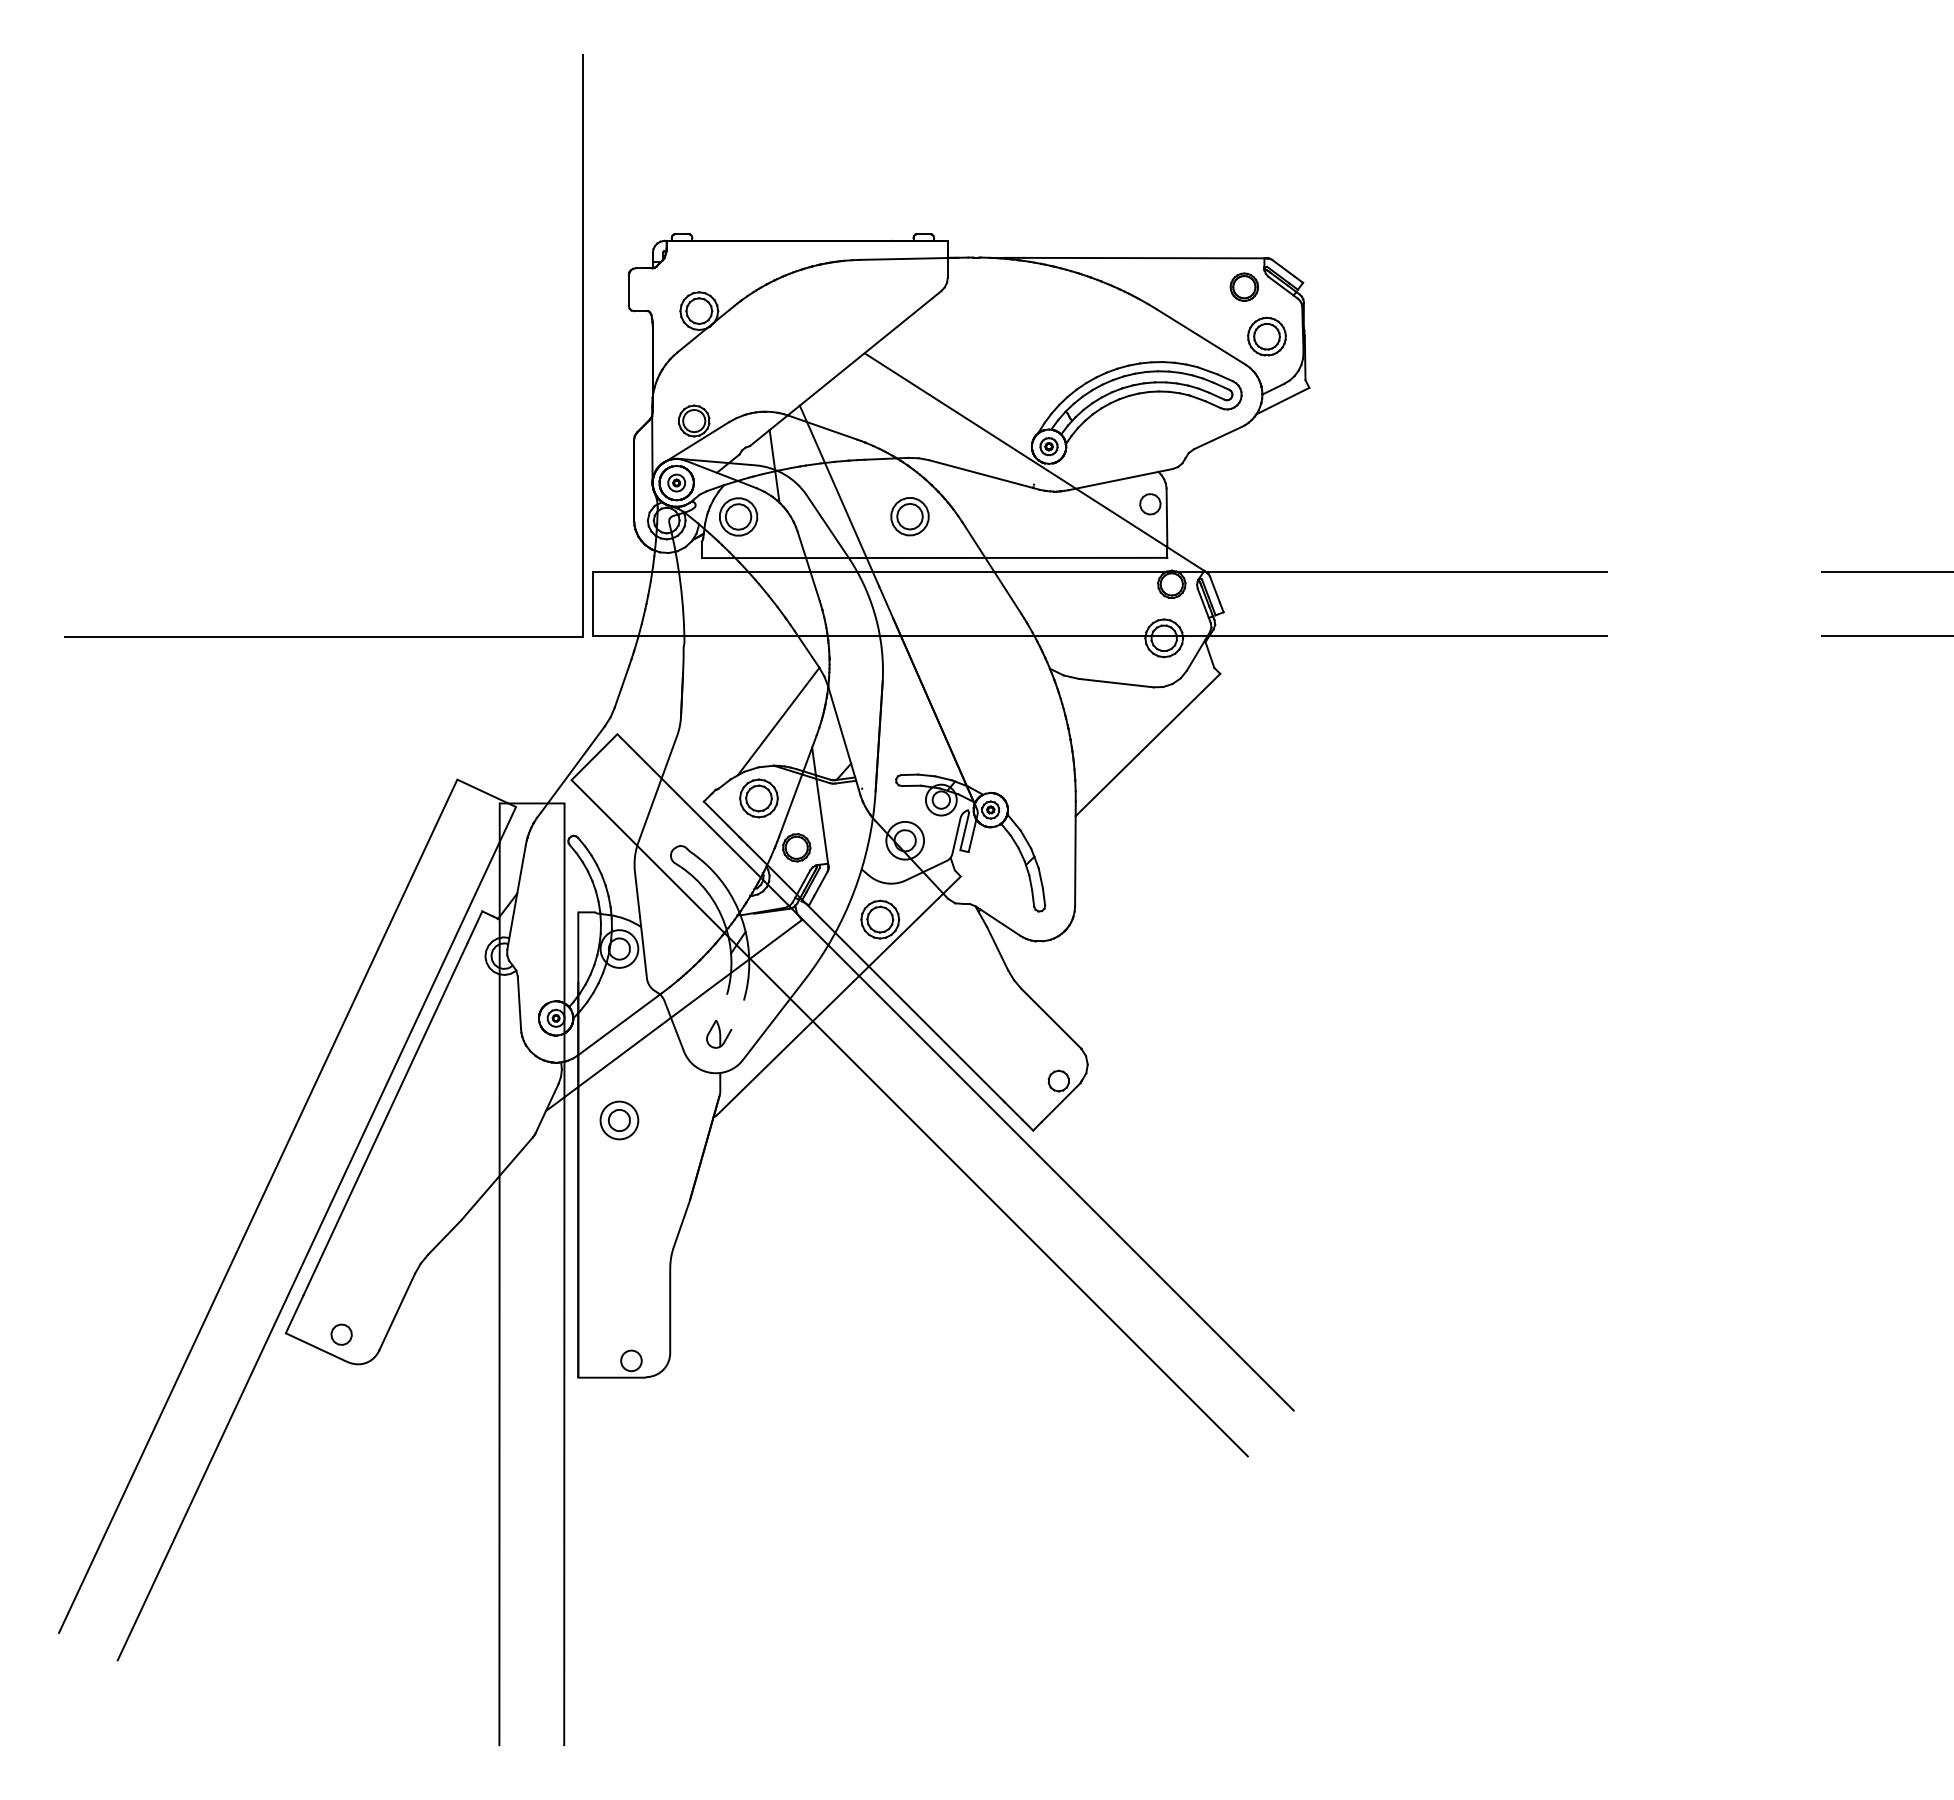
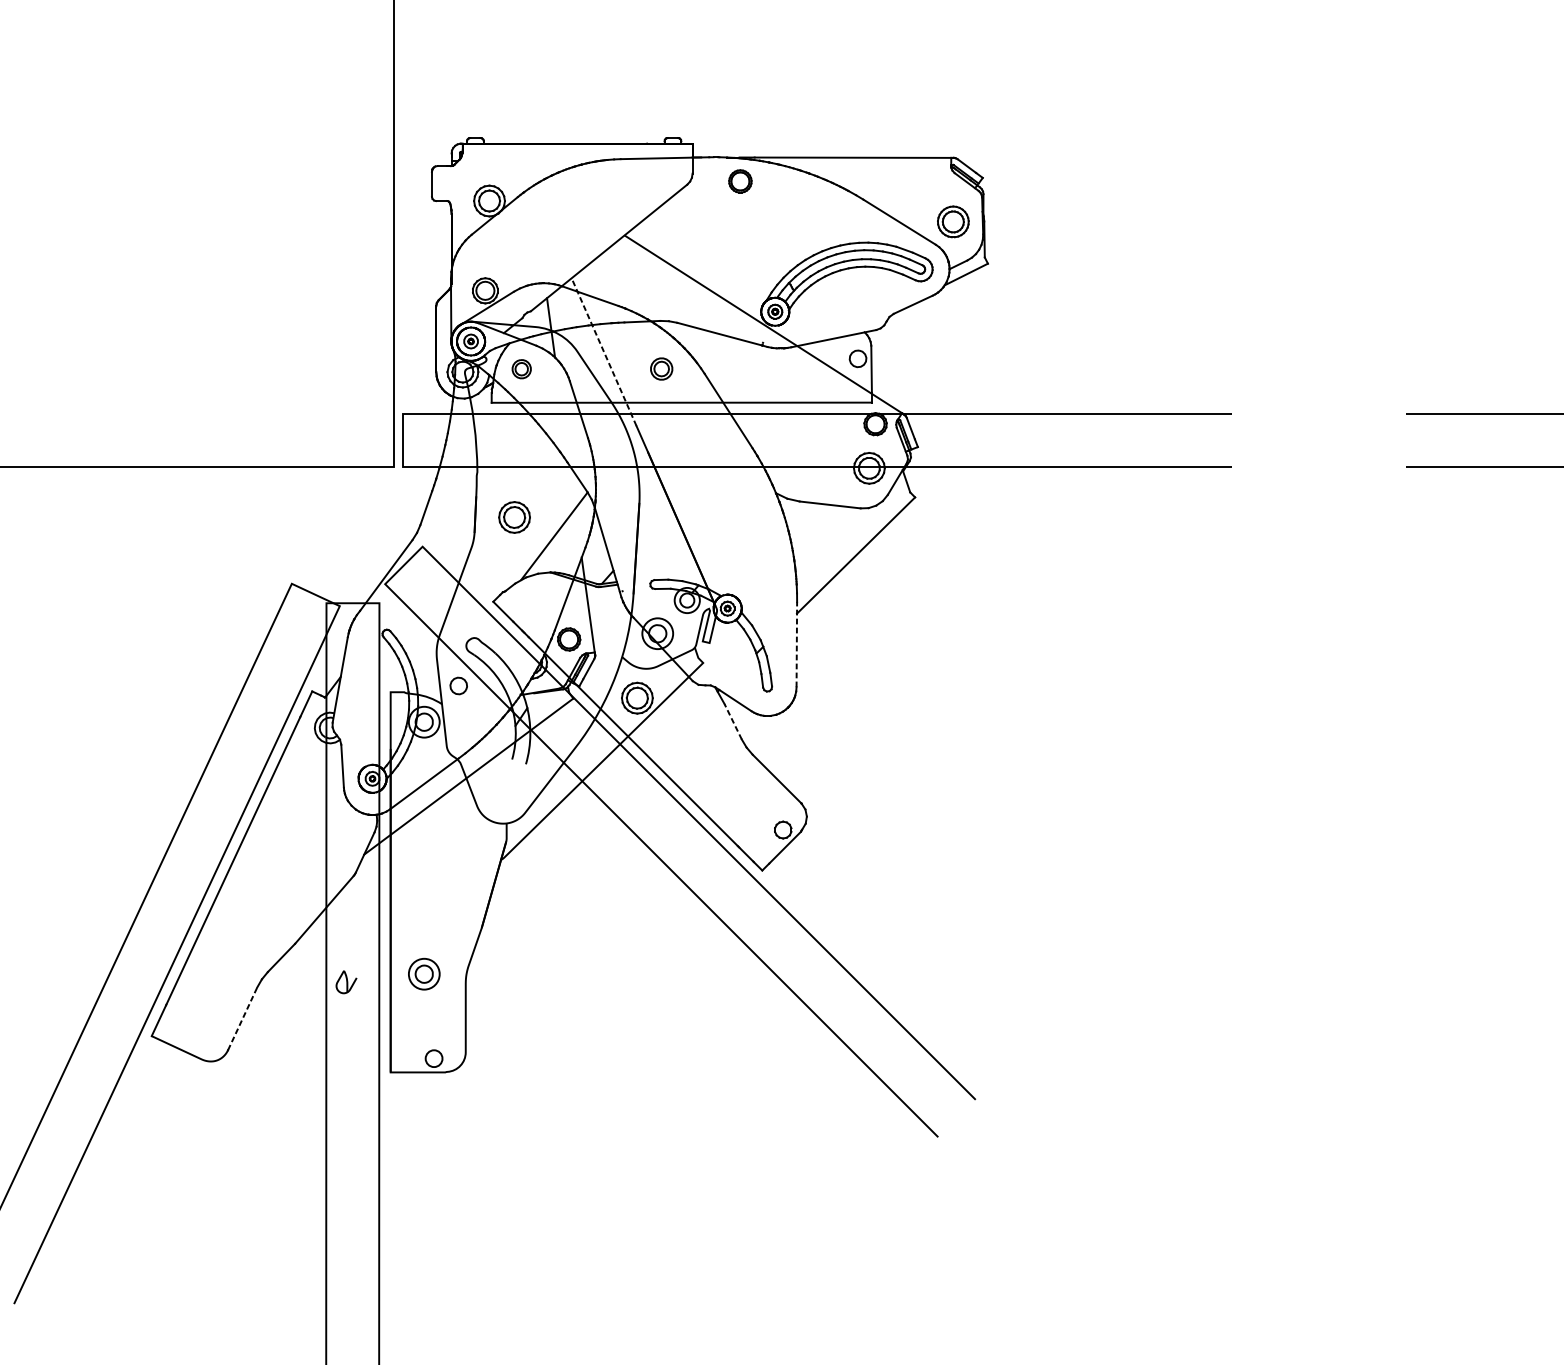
part: (1244, 286) -> (740, 180), moved
line: (839, 495) -> (604, 351), solid -> dashed
part: (738, 516) -> (521, 368), size x0.6
part: (909, 516) -> (661, 368), size x0.7
part: (758, 798) -> (514, 517), moved
line: (1075, 853) -> (796, 644), solid -> dashed
line: (997, 948) -> (733, 721), solid -> dashed
part: (719, 1034) -> (346, 982), moved
part: (619, 1120) -> (424, 974), moved
line: (397, 1311) -> (242, 1018), solid -> dashed
part: (341, 1334) -> (458, 685), moved

